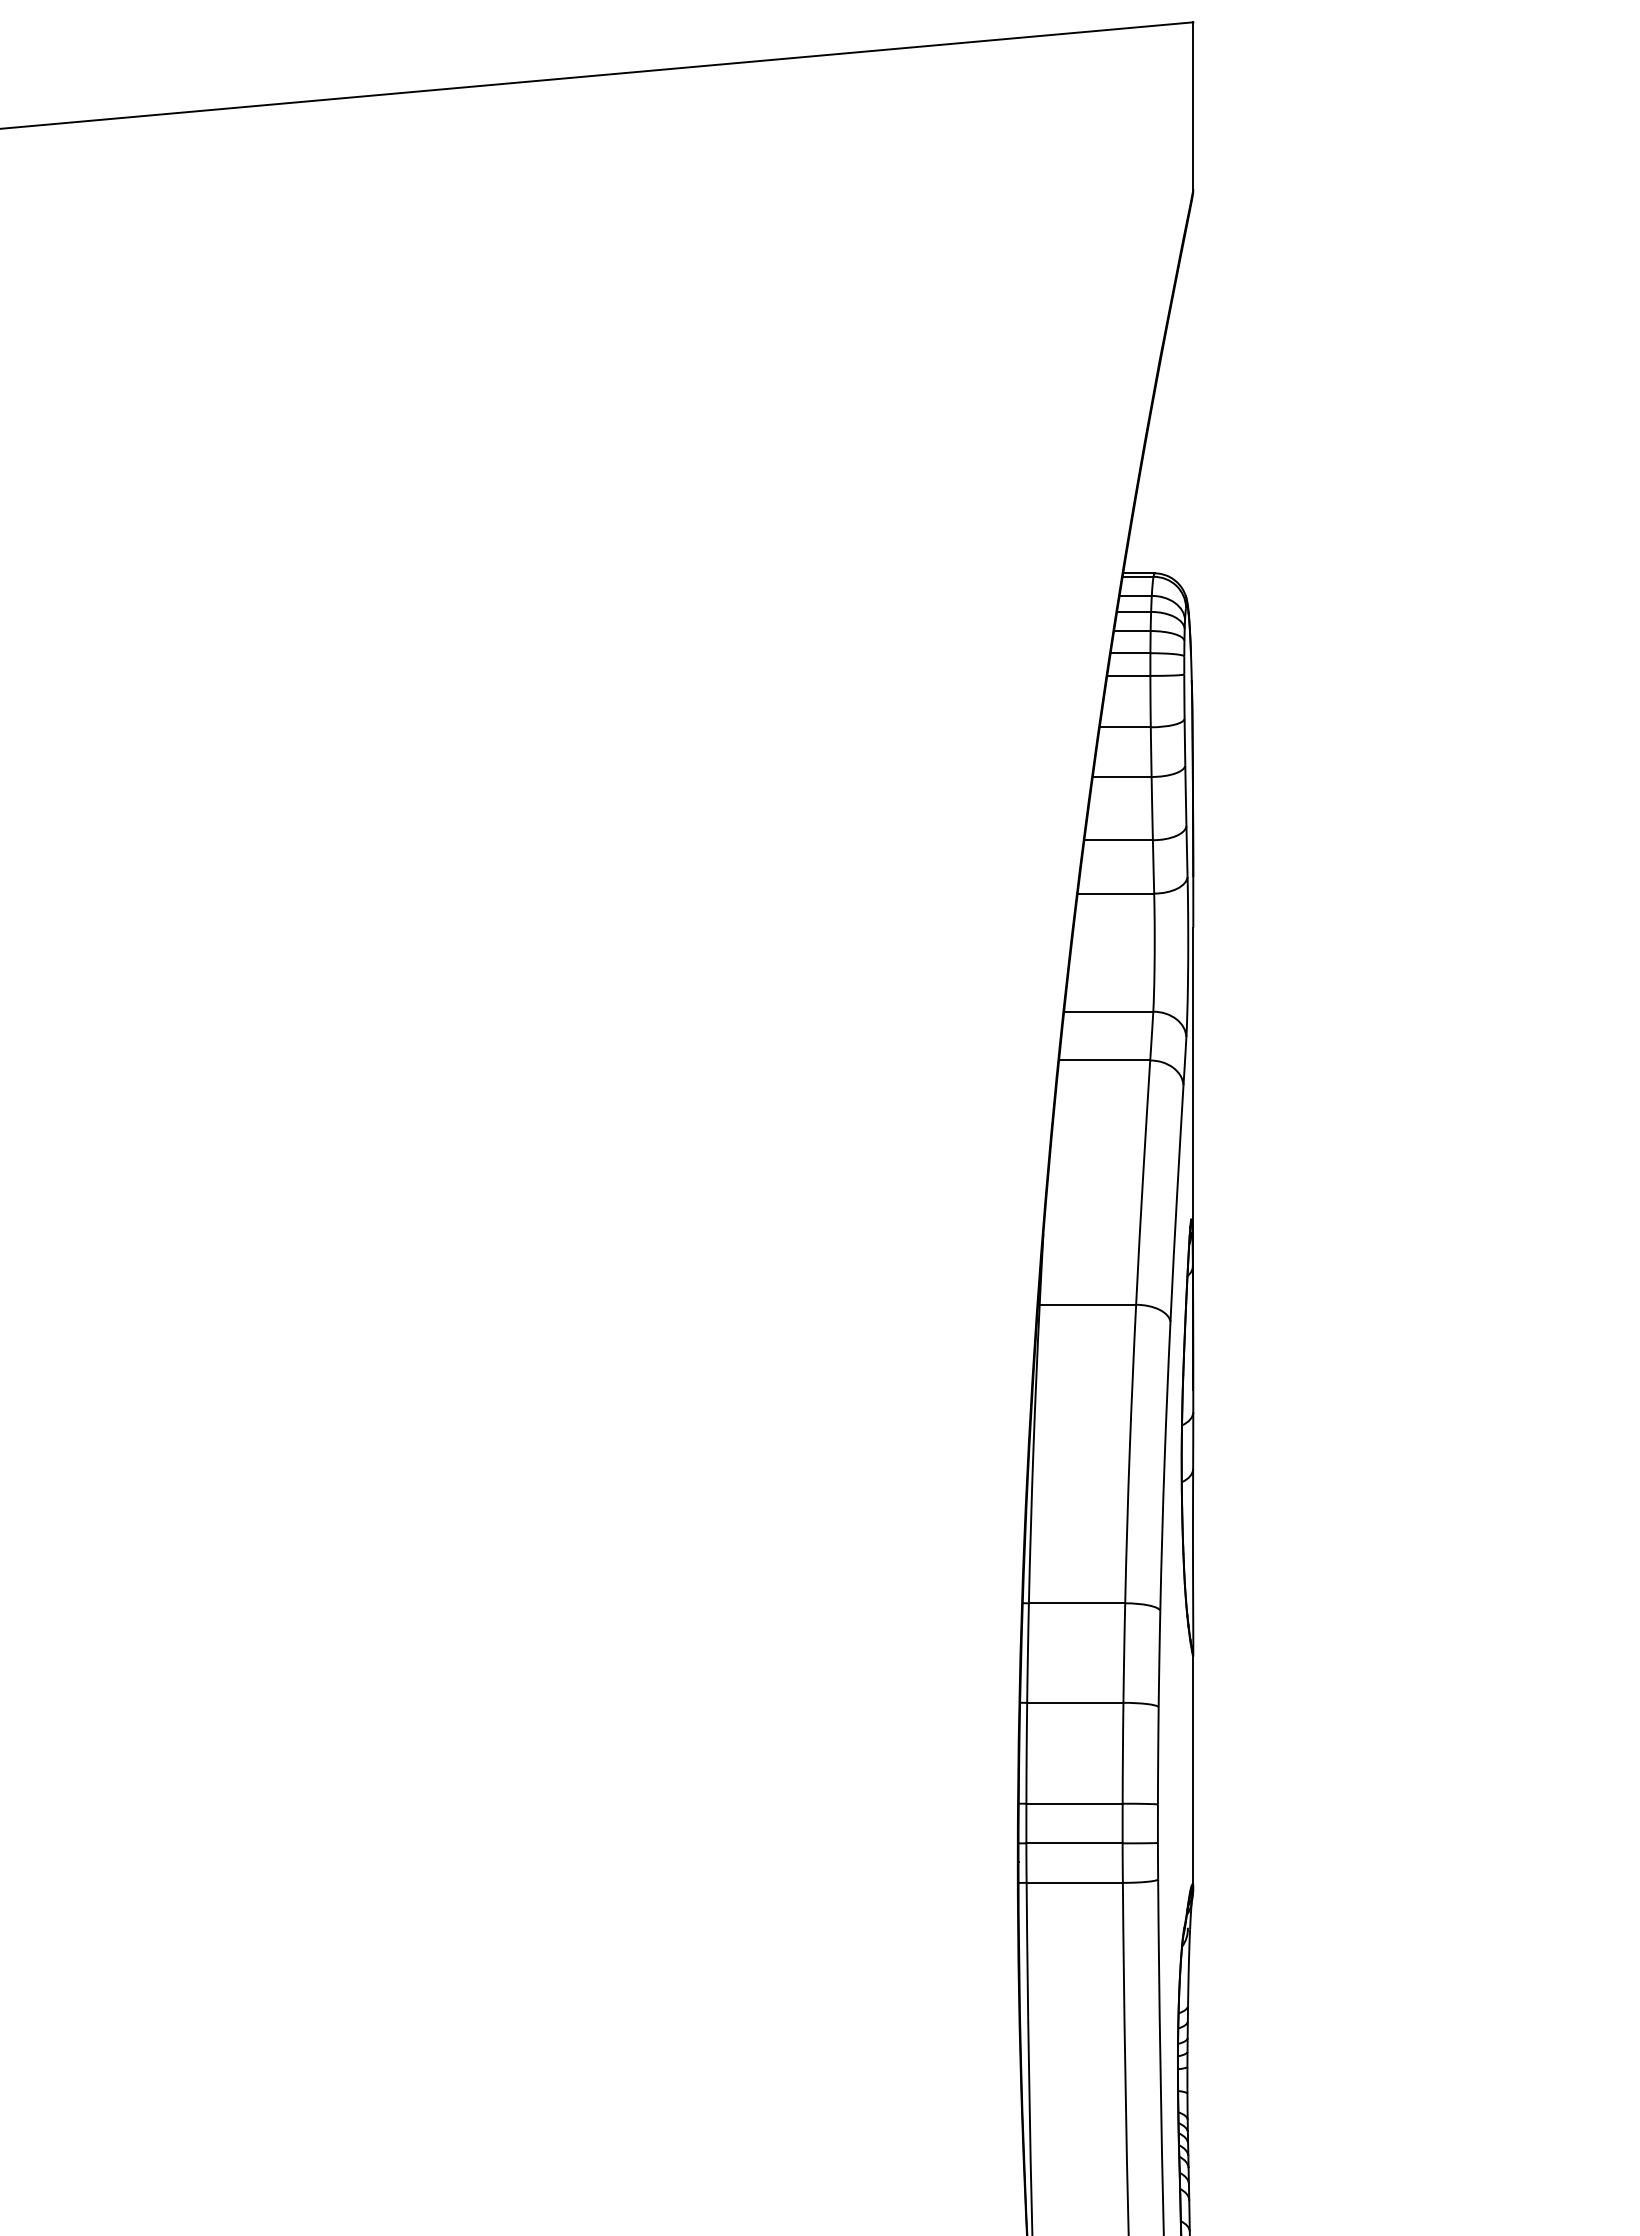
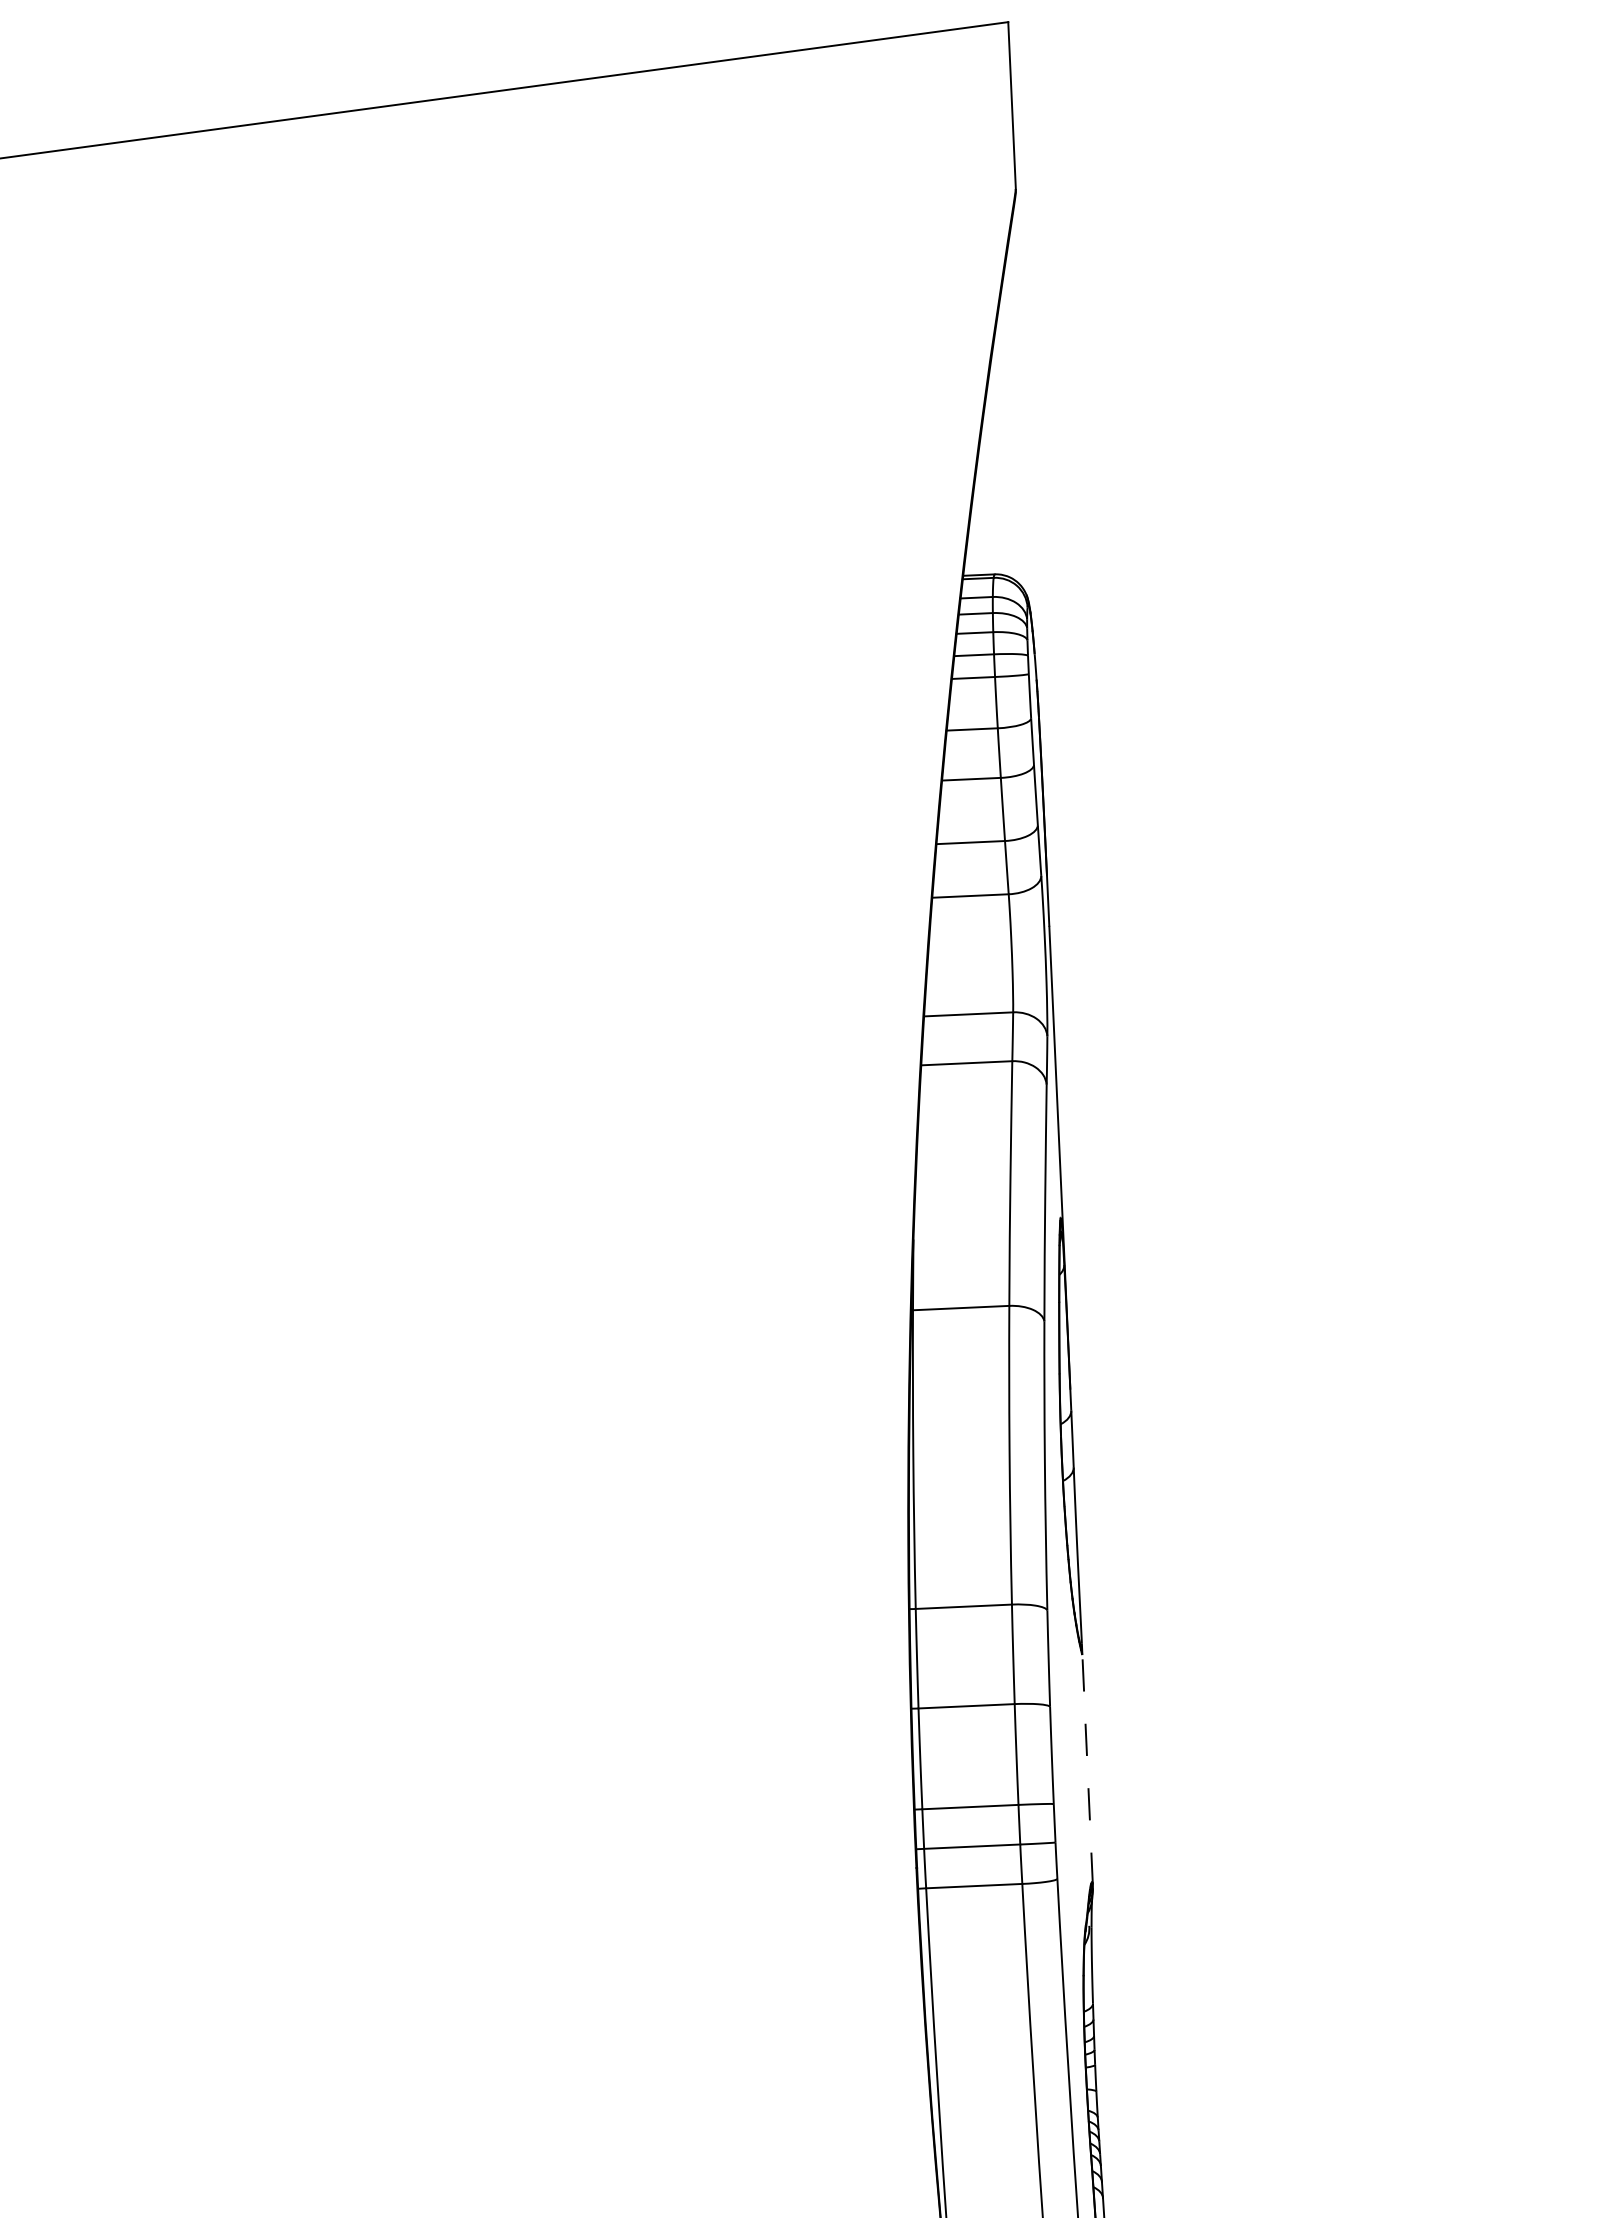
line: (1193, 1766) -> (1087, 1764), solid -> dashed

